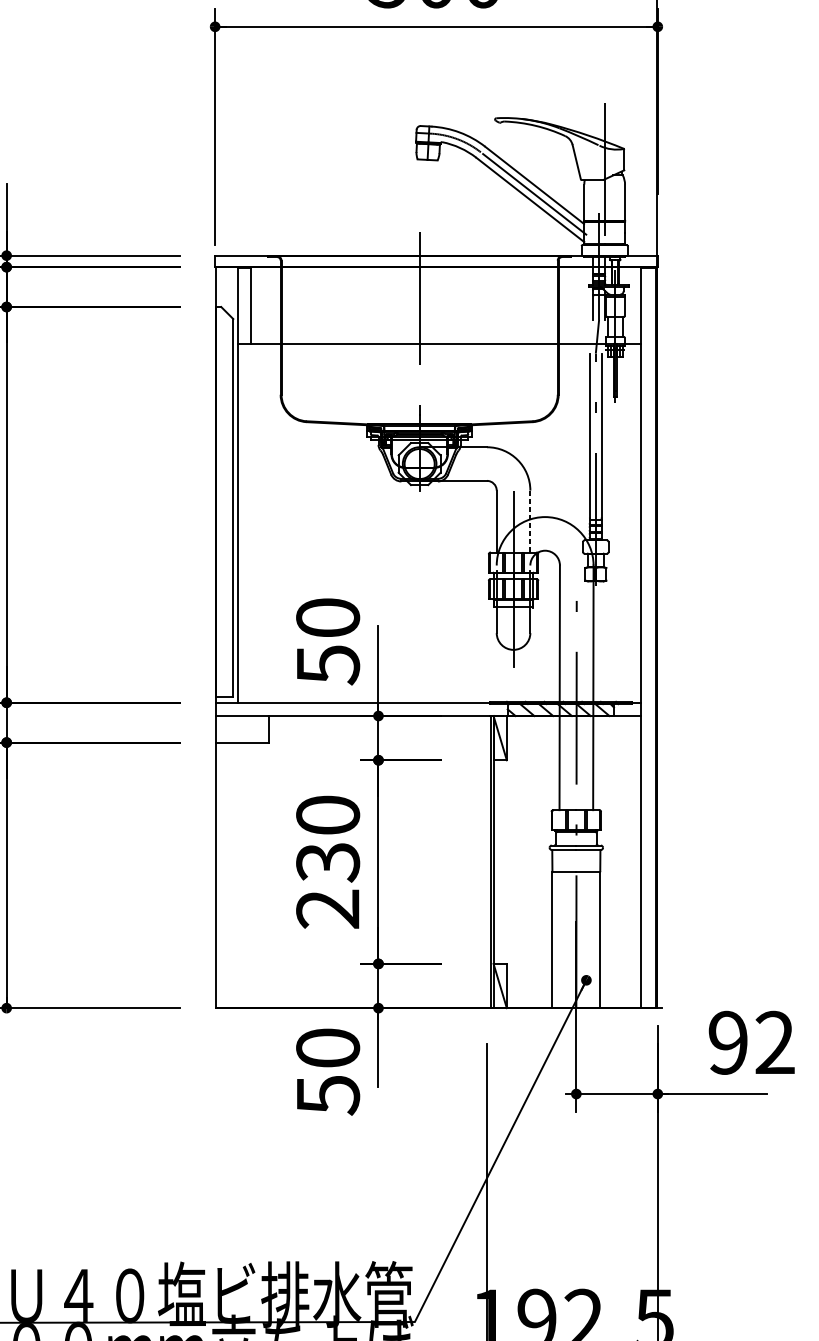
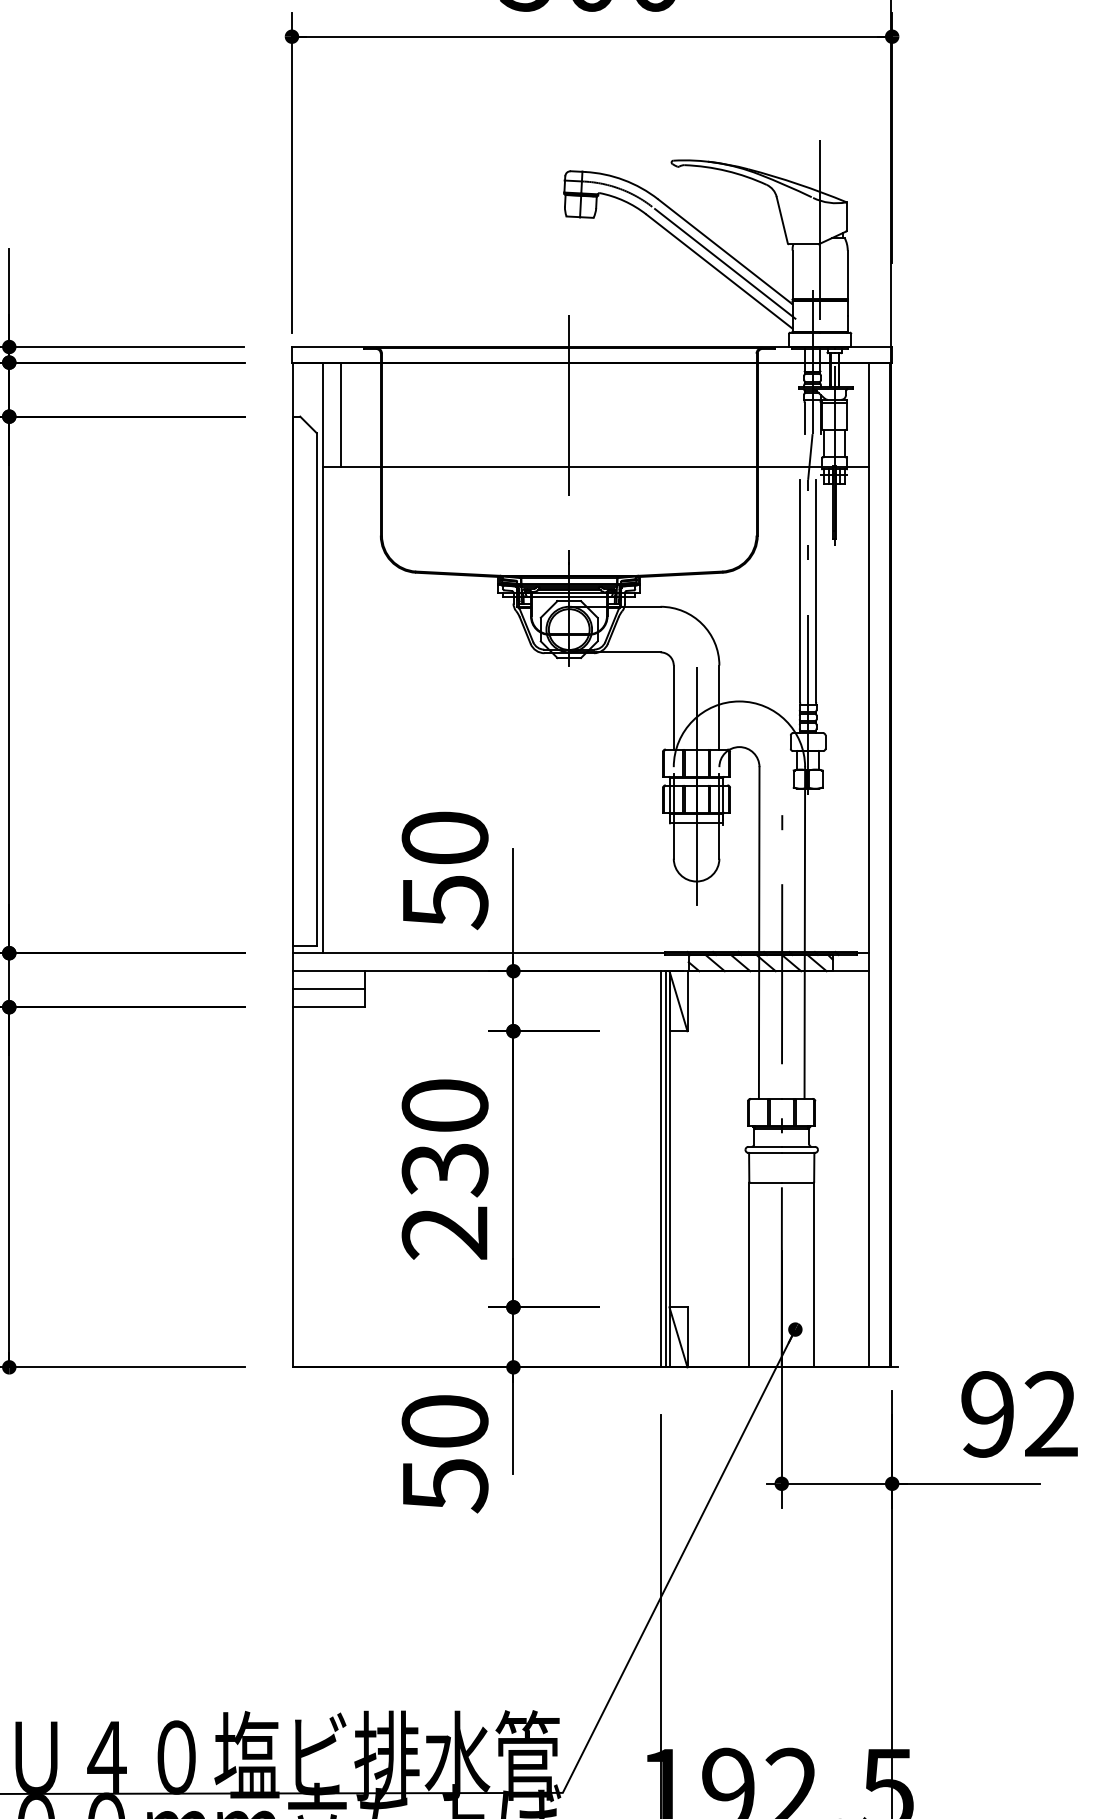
line: (530, 522) -> (719, 708), dashed -> solid
line: (242, 729) -> (328, 989), added
line: (487, 862) -> (661, 1169), added

